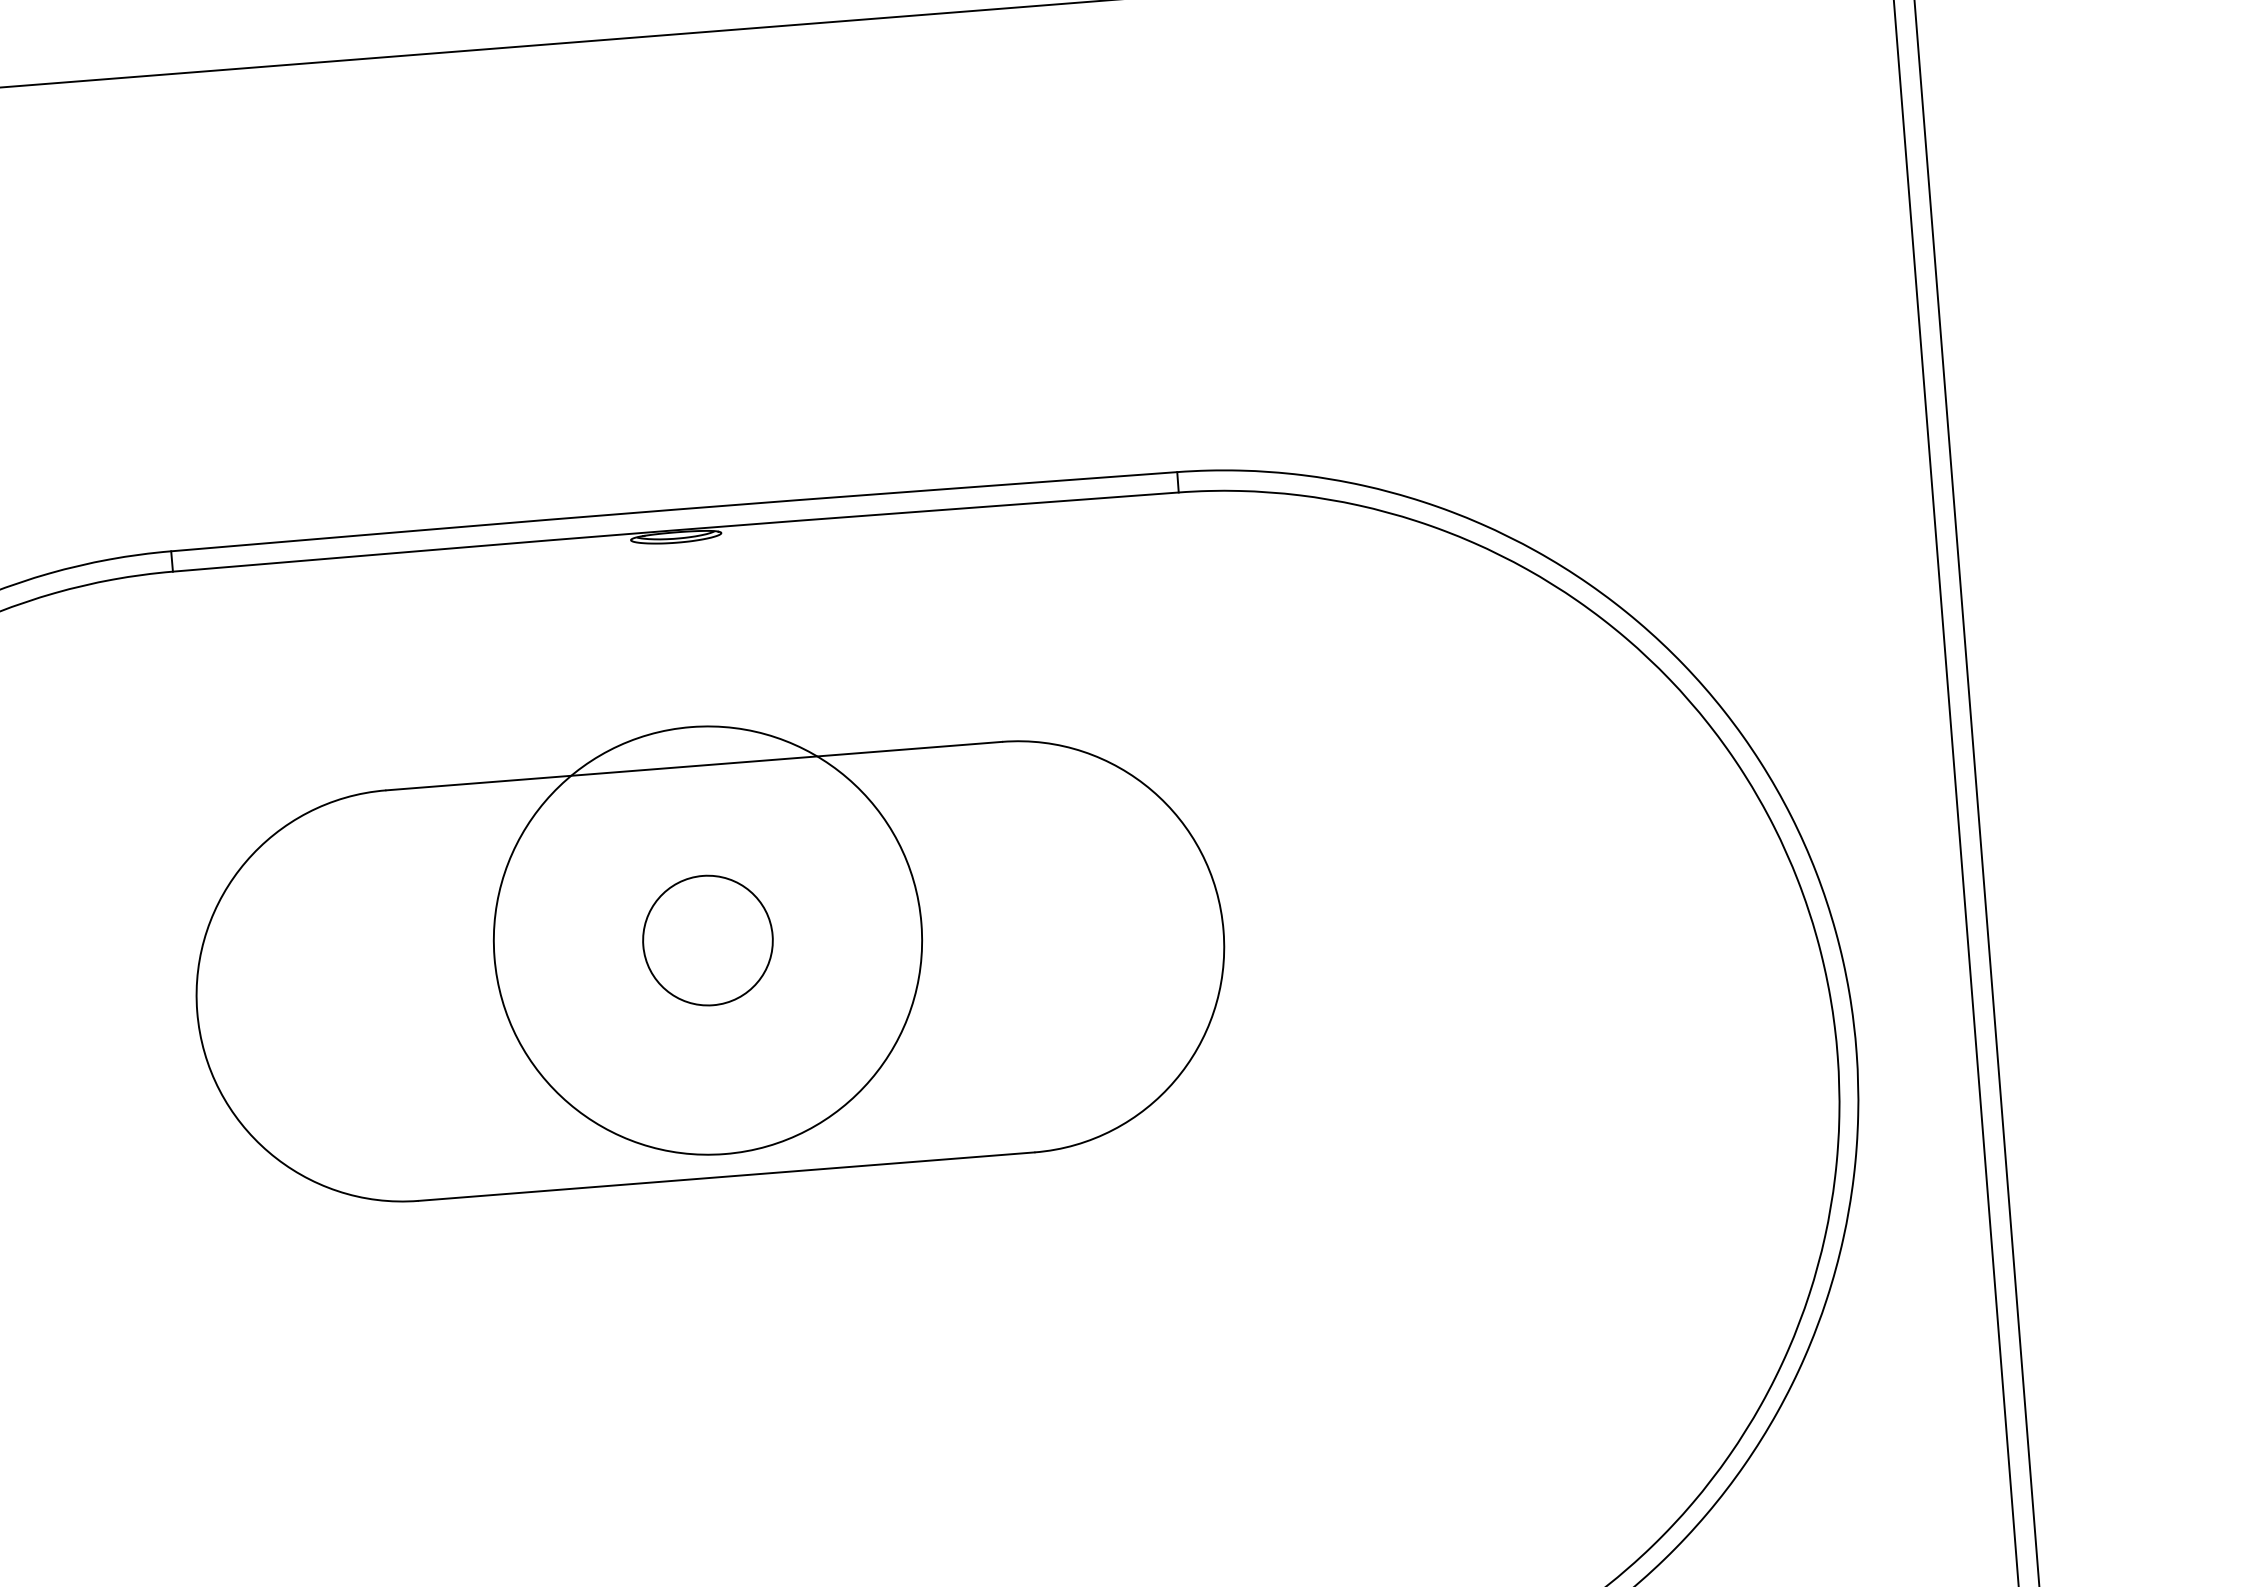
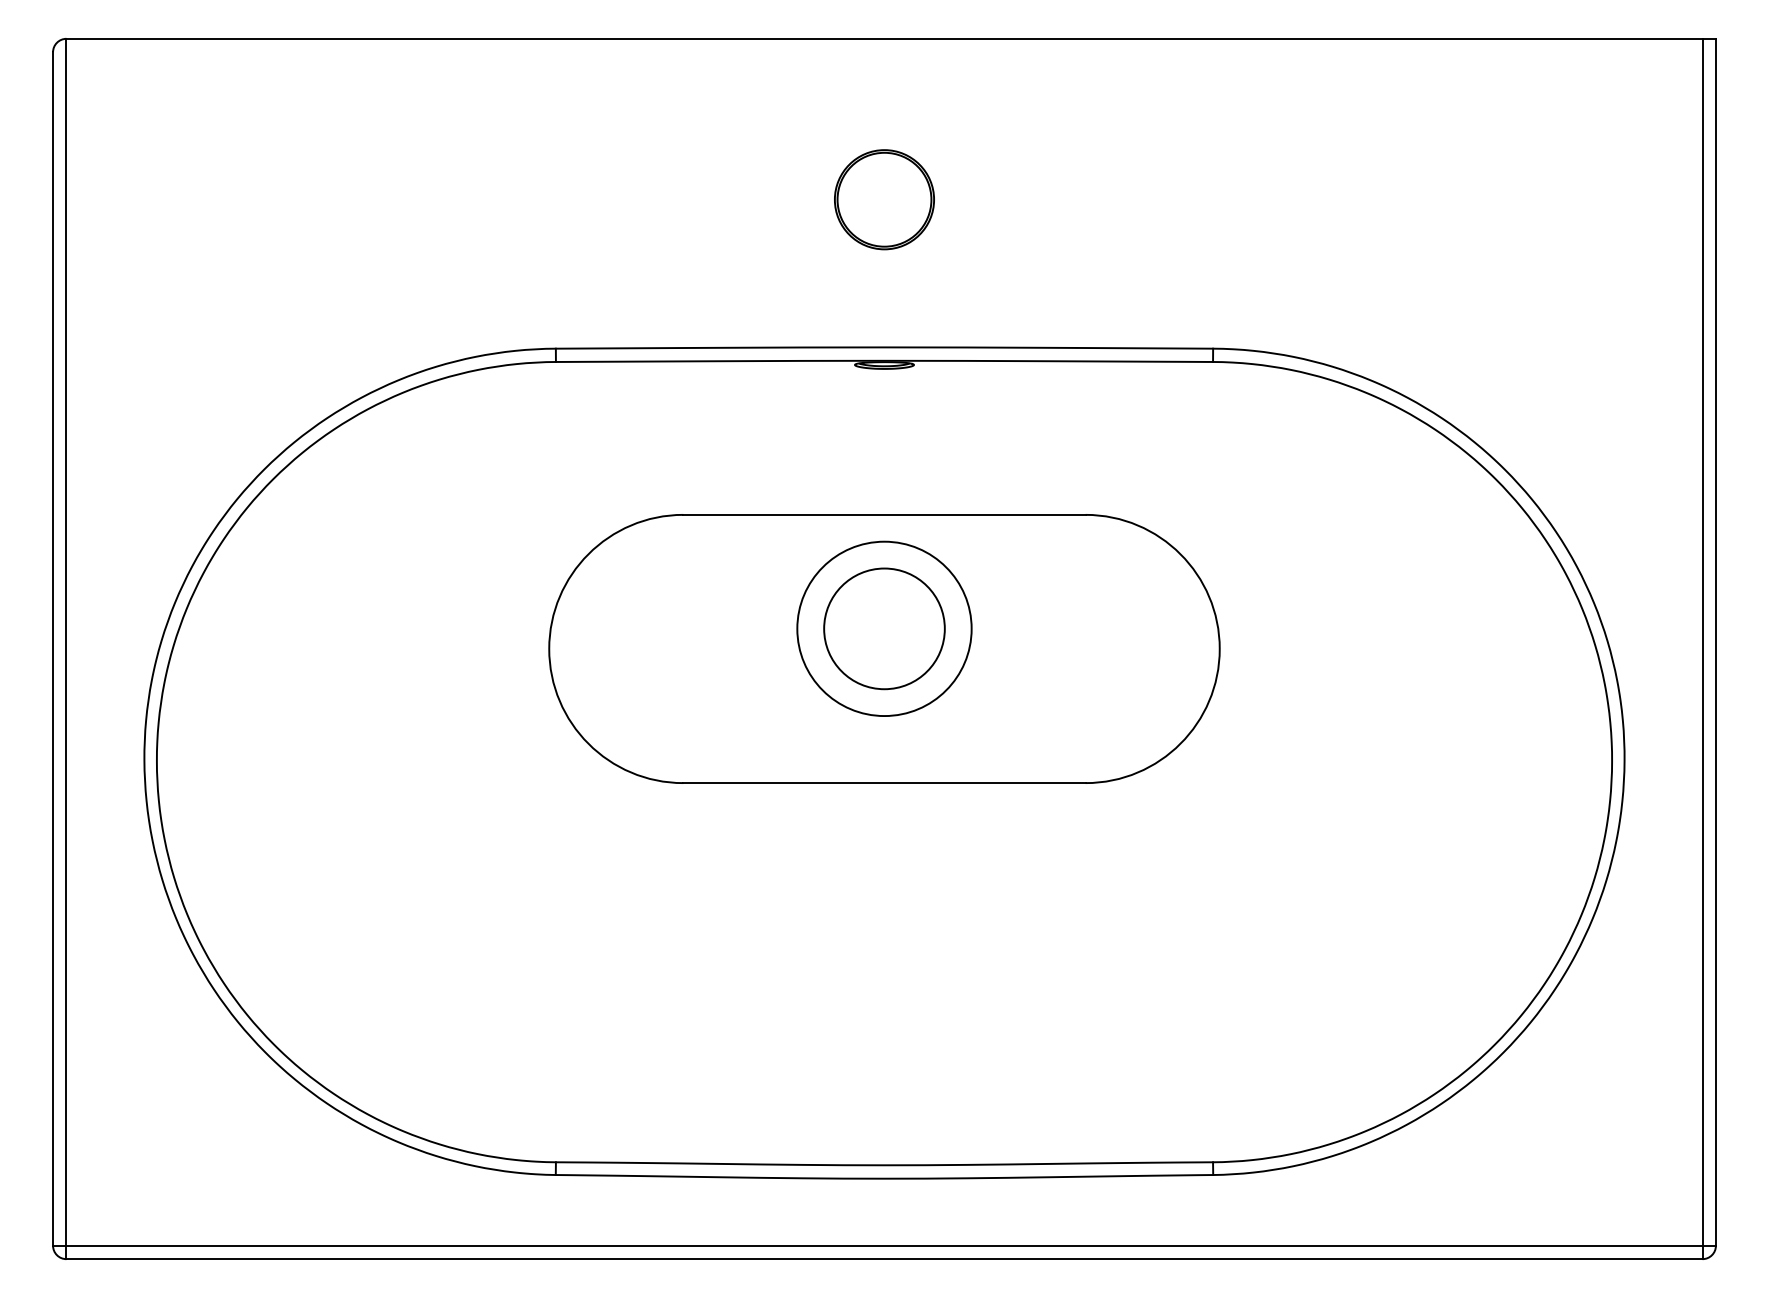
part: (656, 283) -> (884, 199), added
circle: (707, 940) -> (884, 628), size x0.62
circle: (707, 940) -> (884, 628), size x1.43

